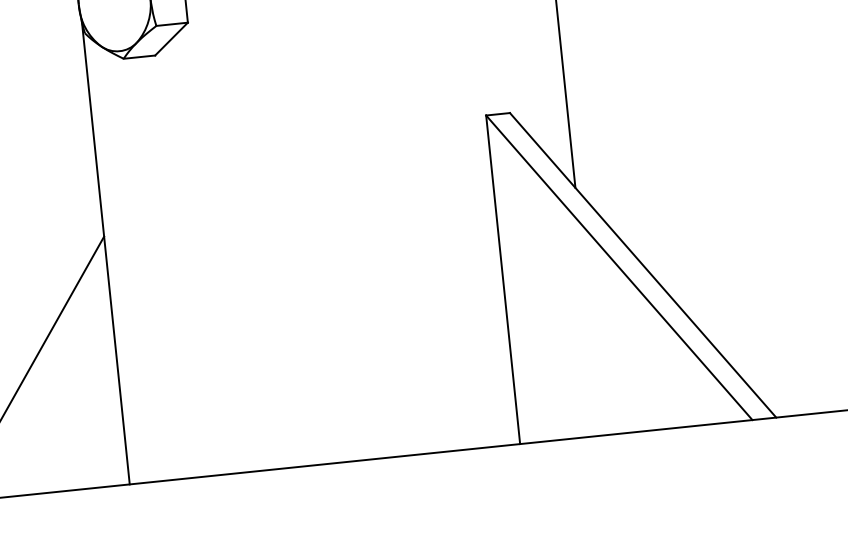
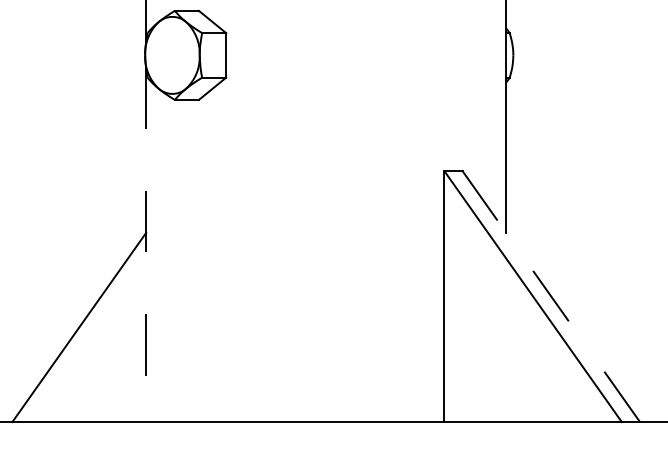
line: (106, 253) -> (146, 245), solid -> dashed
line: (643, 265) -> (551, 296), solid -> dashed

